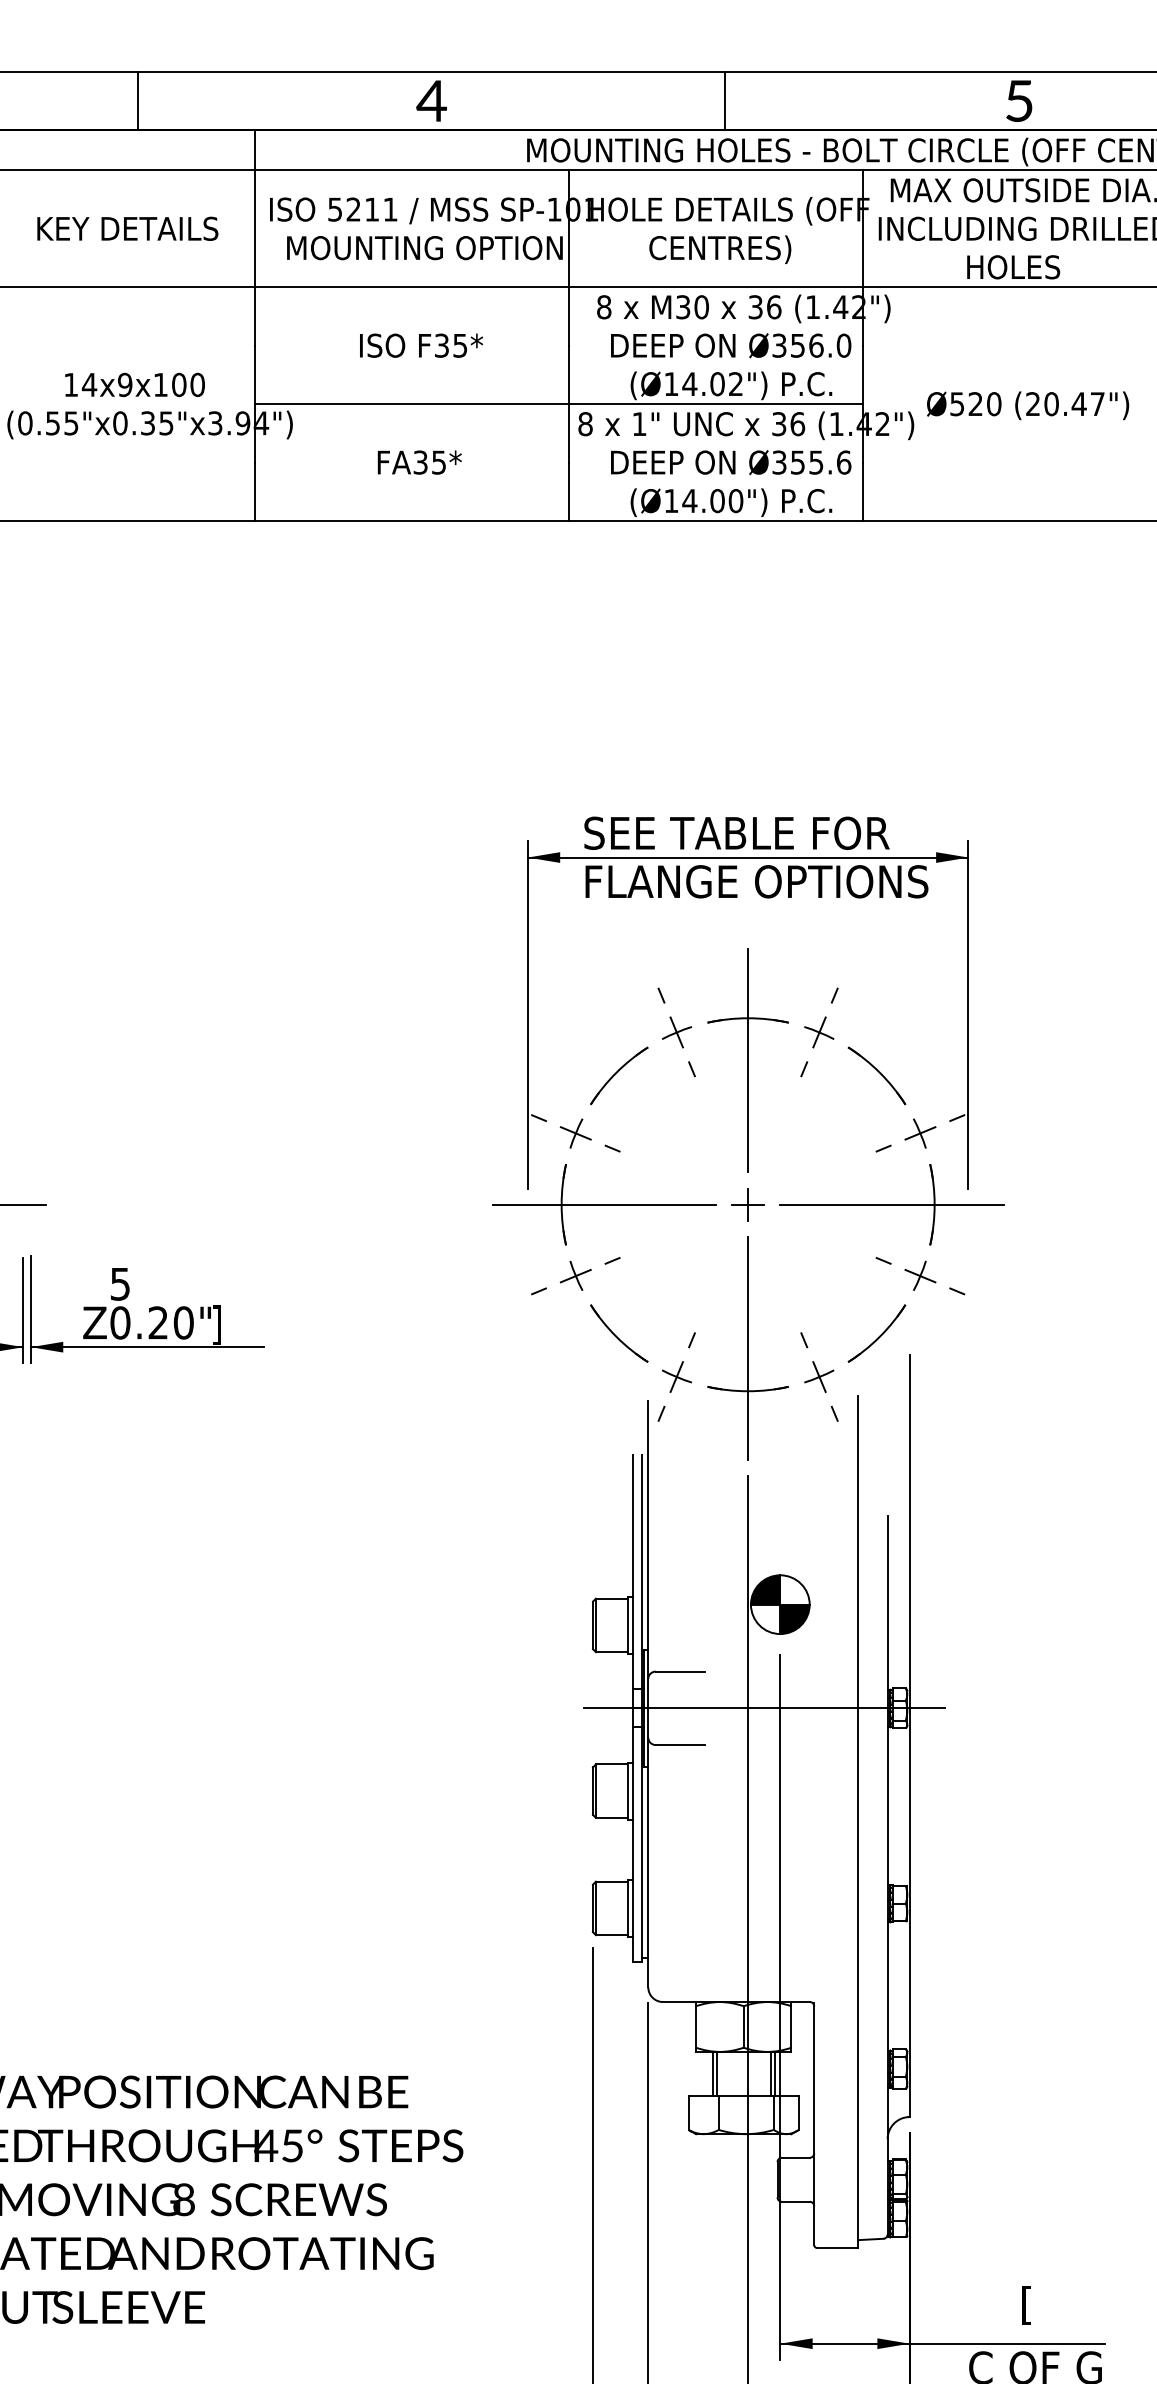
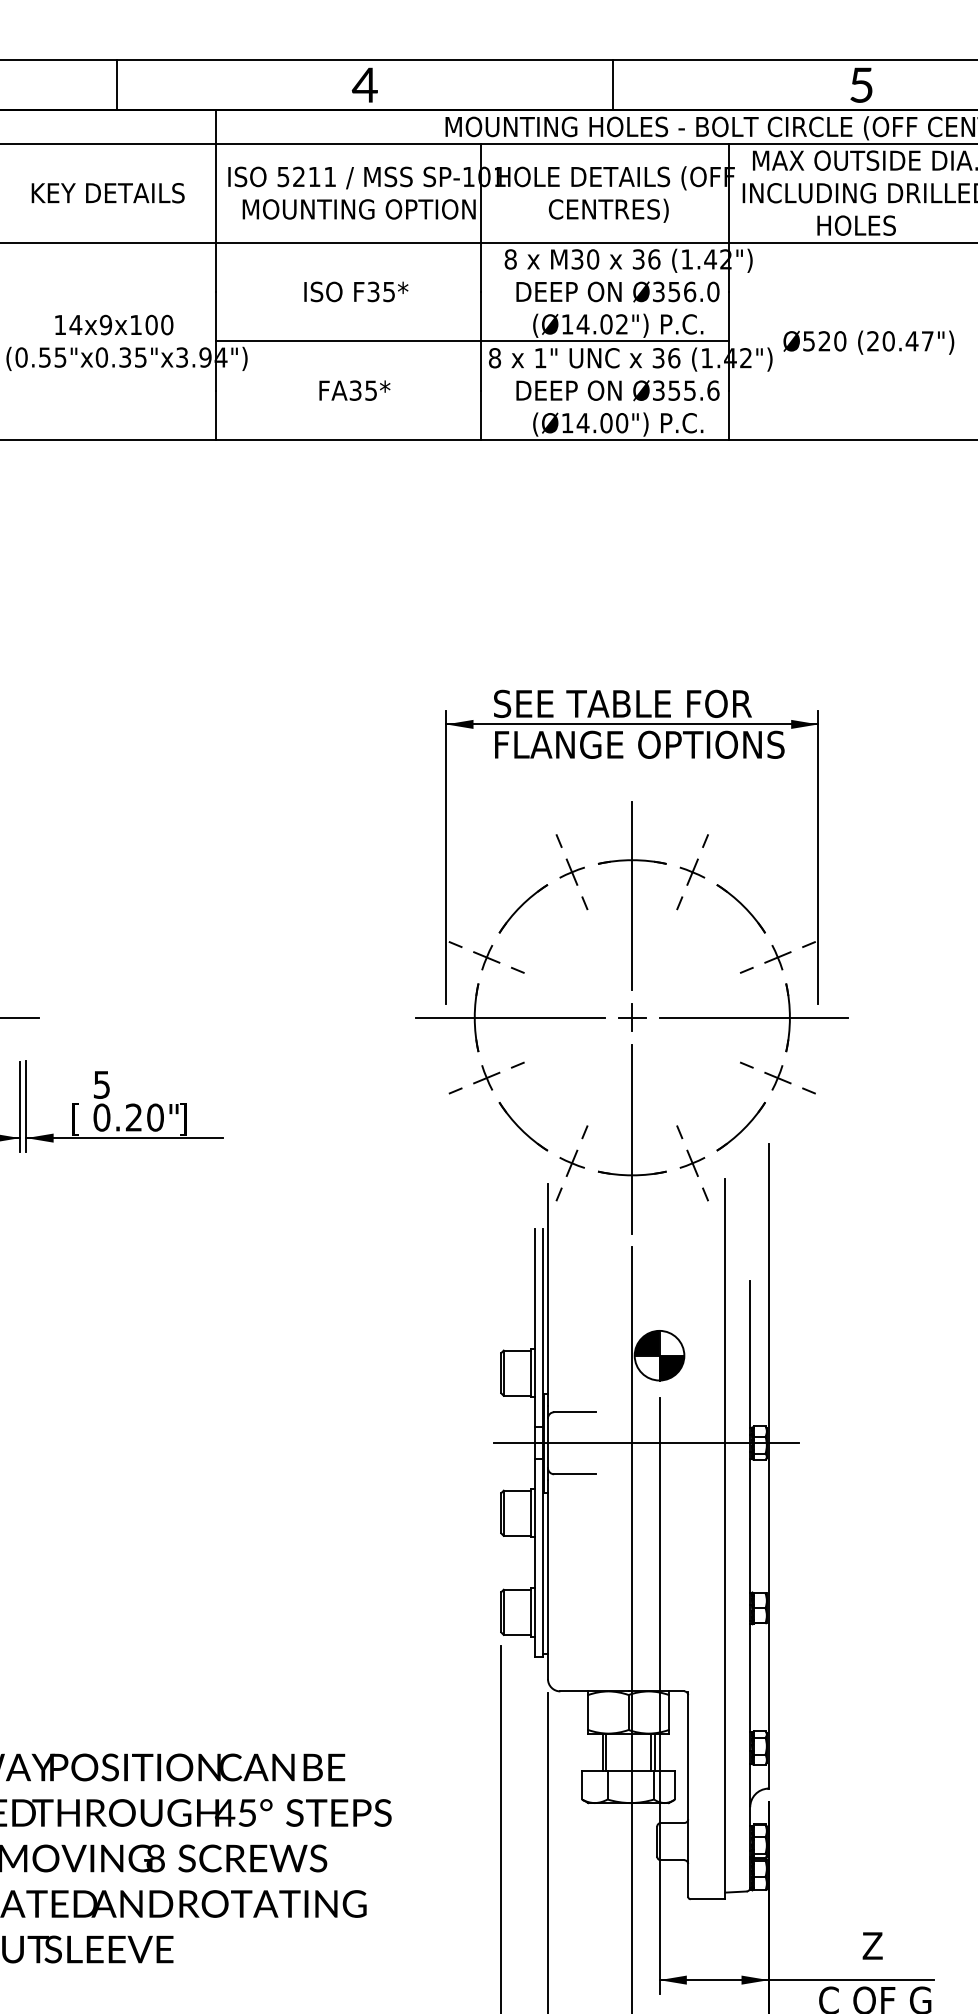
text: (95, 1325) -> (80, 1119), Z -> [
text: (1032, 2305) -> (872, 1947), [ -> Z

